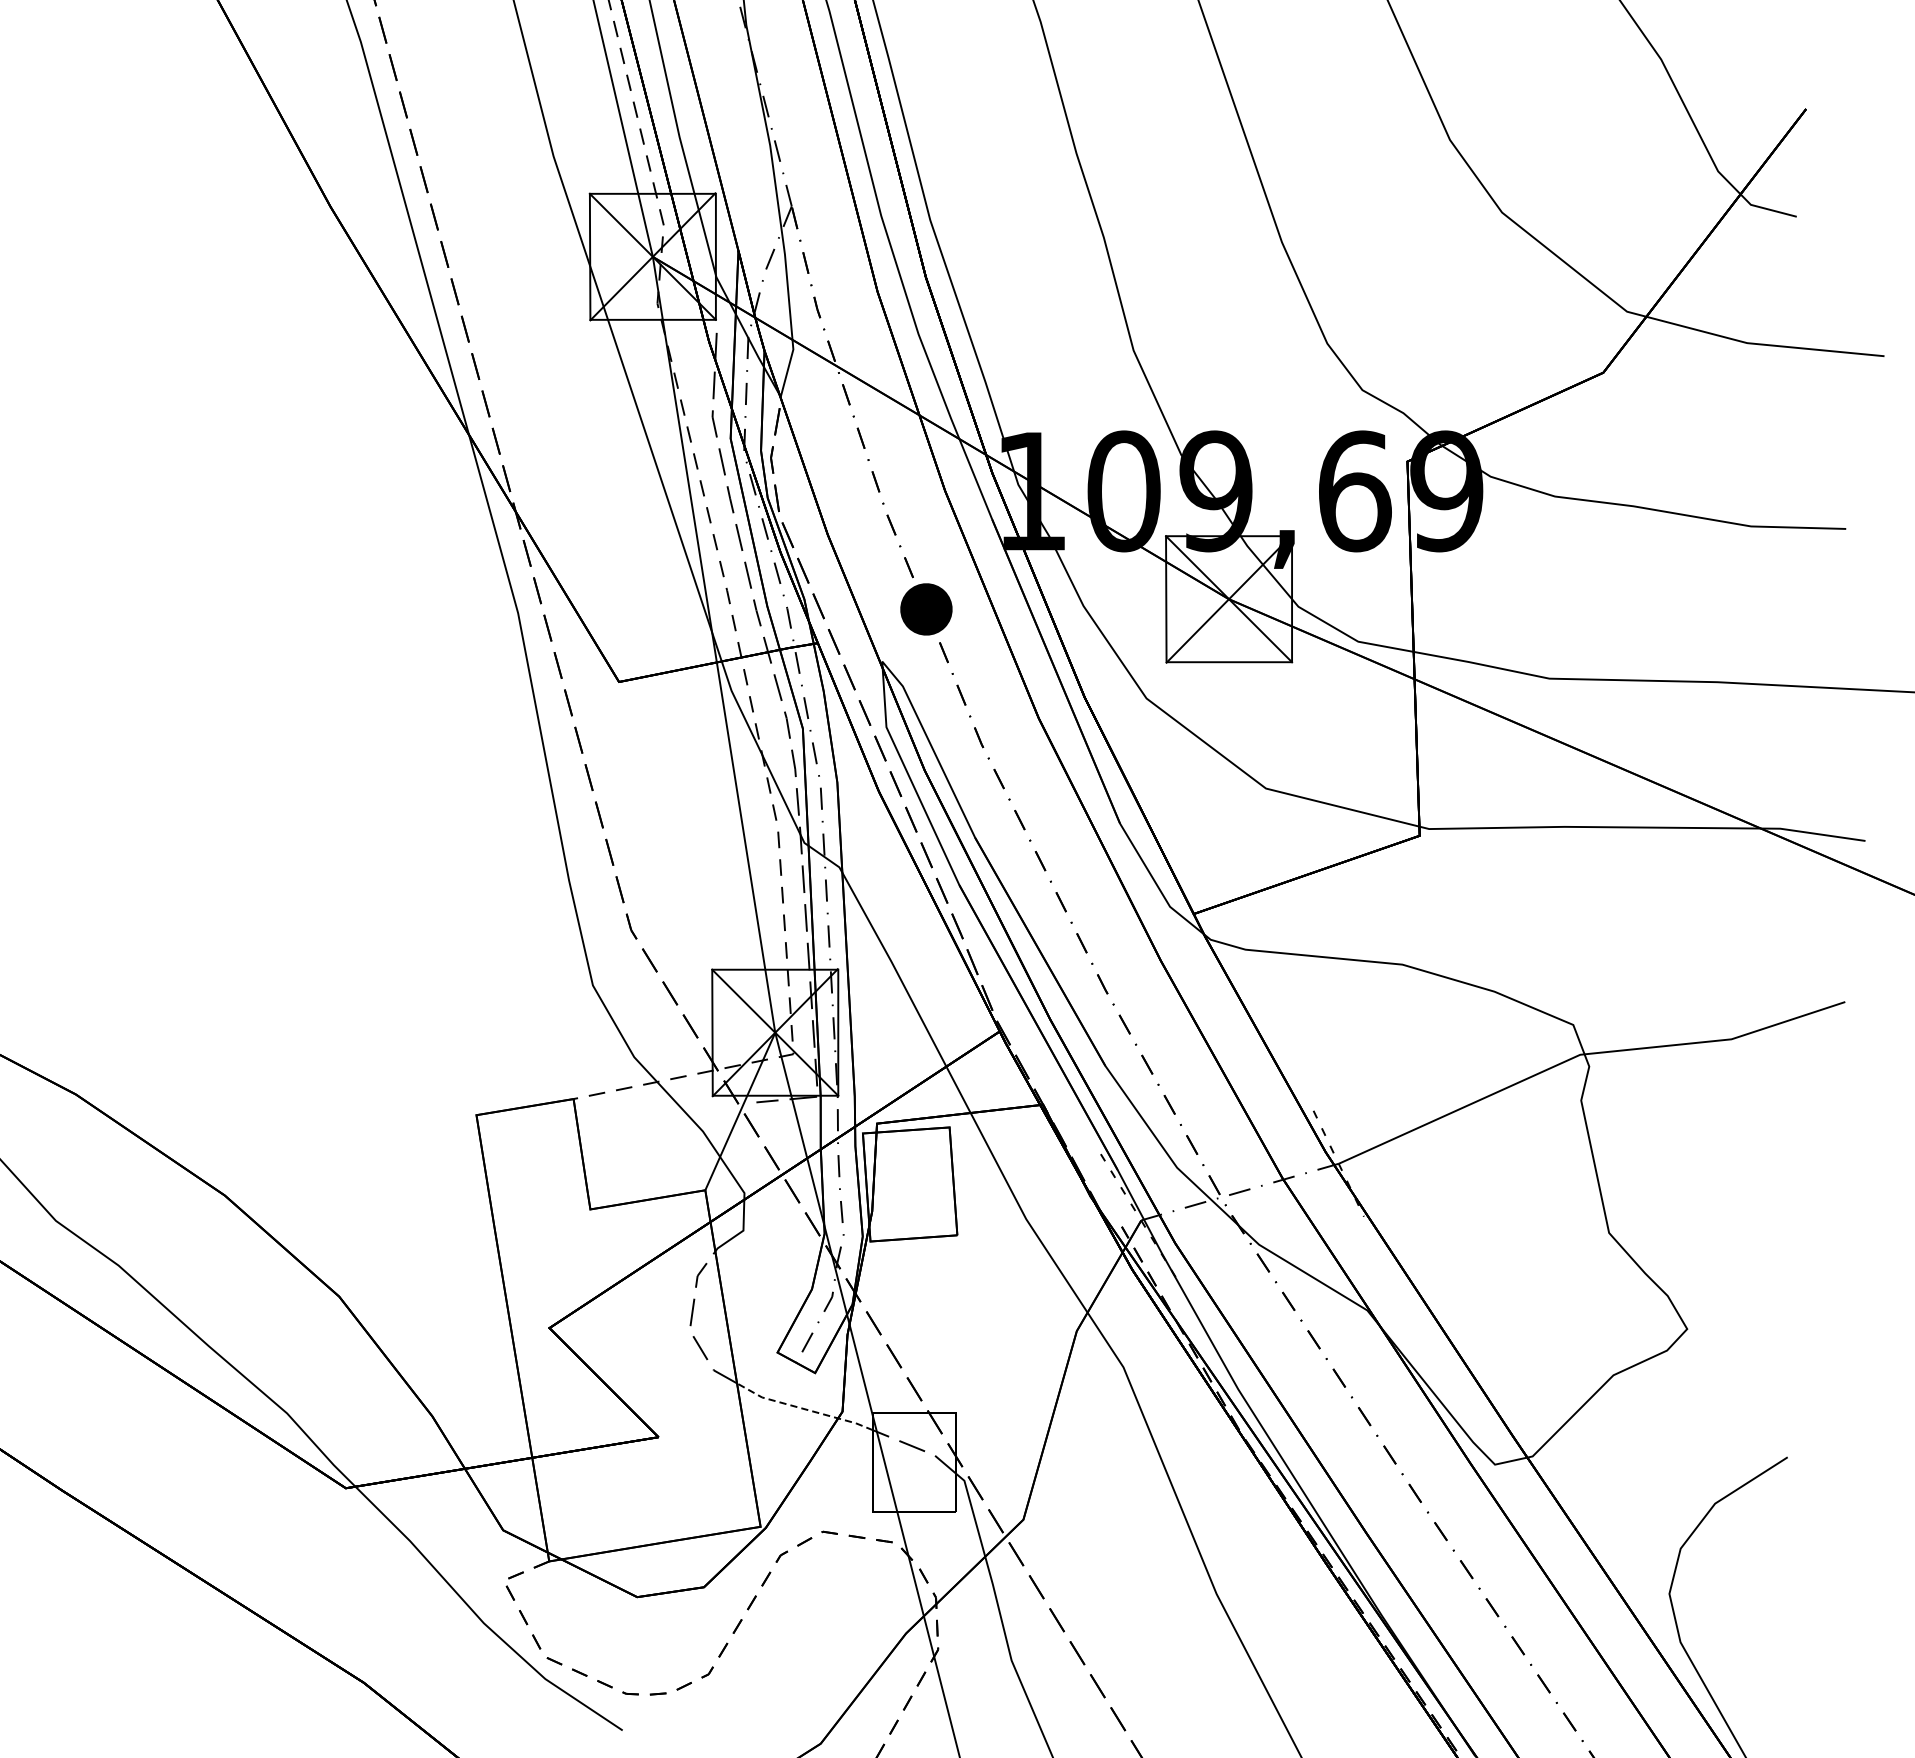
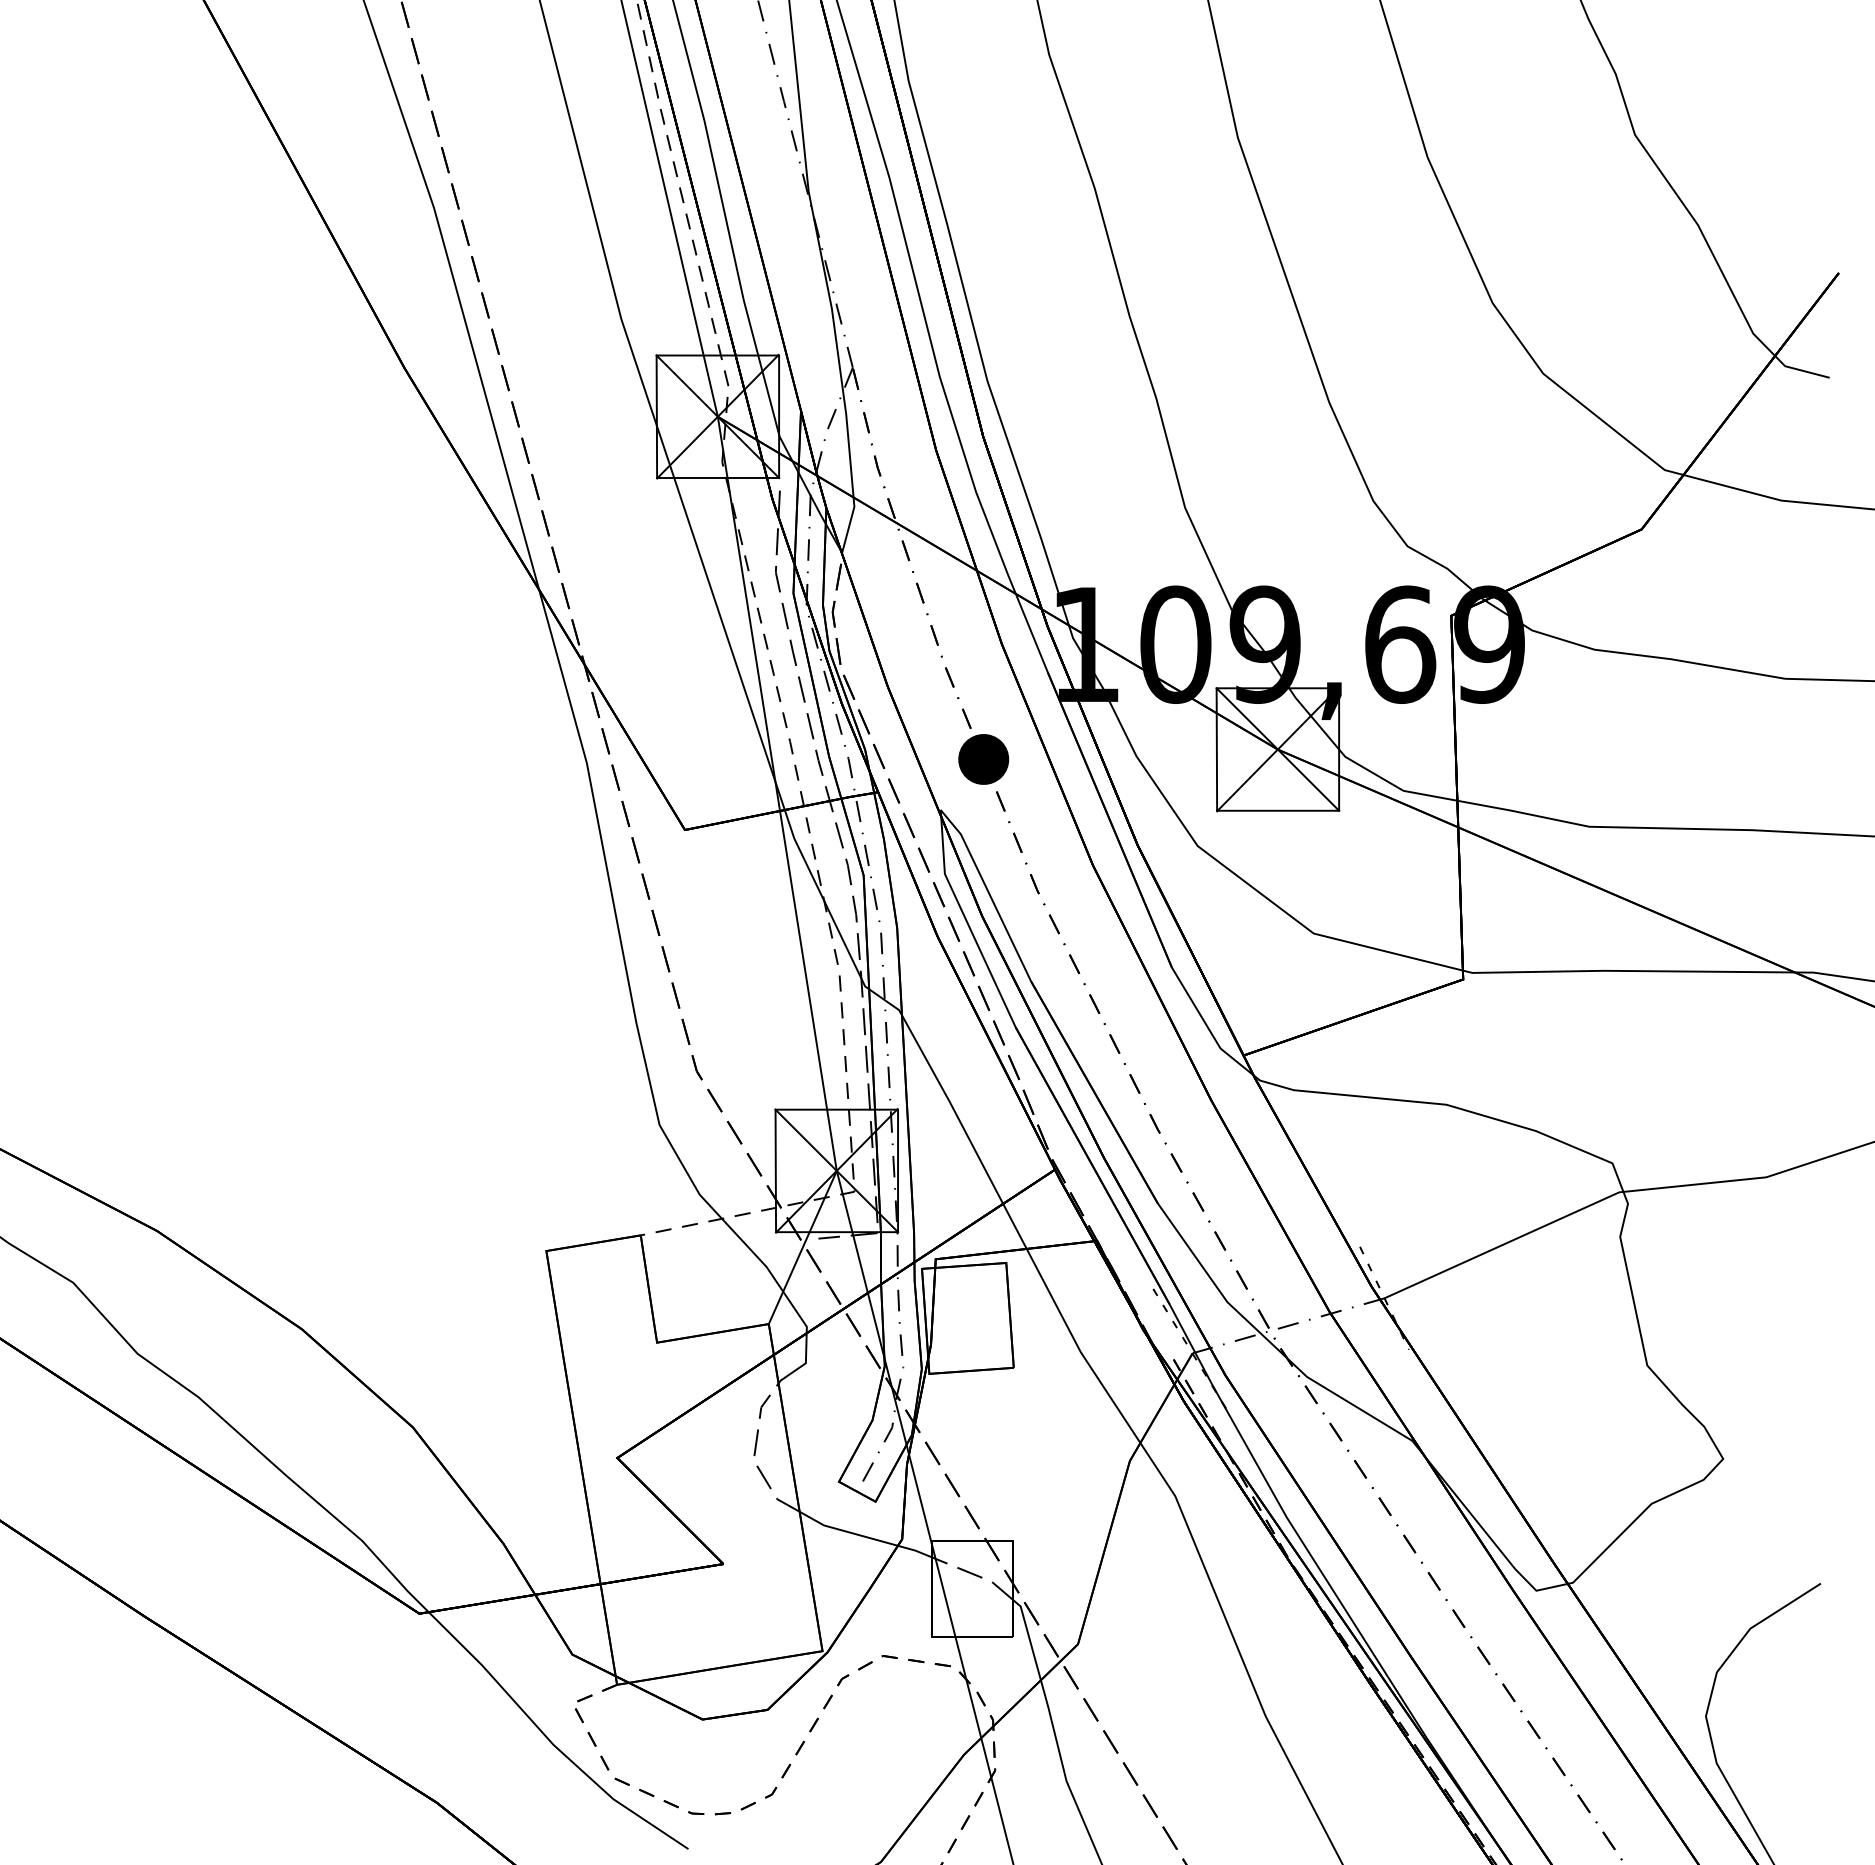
line: (803, 1408) -> (864, 1536), dashed -> solid

